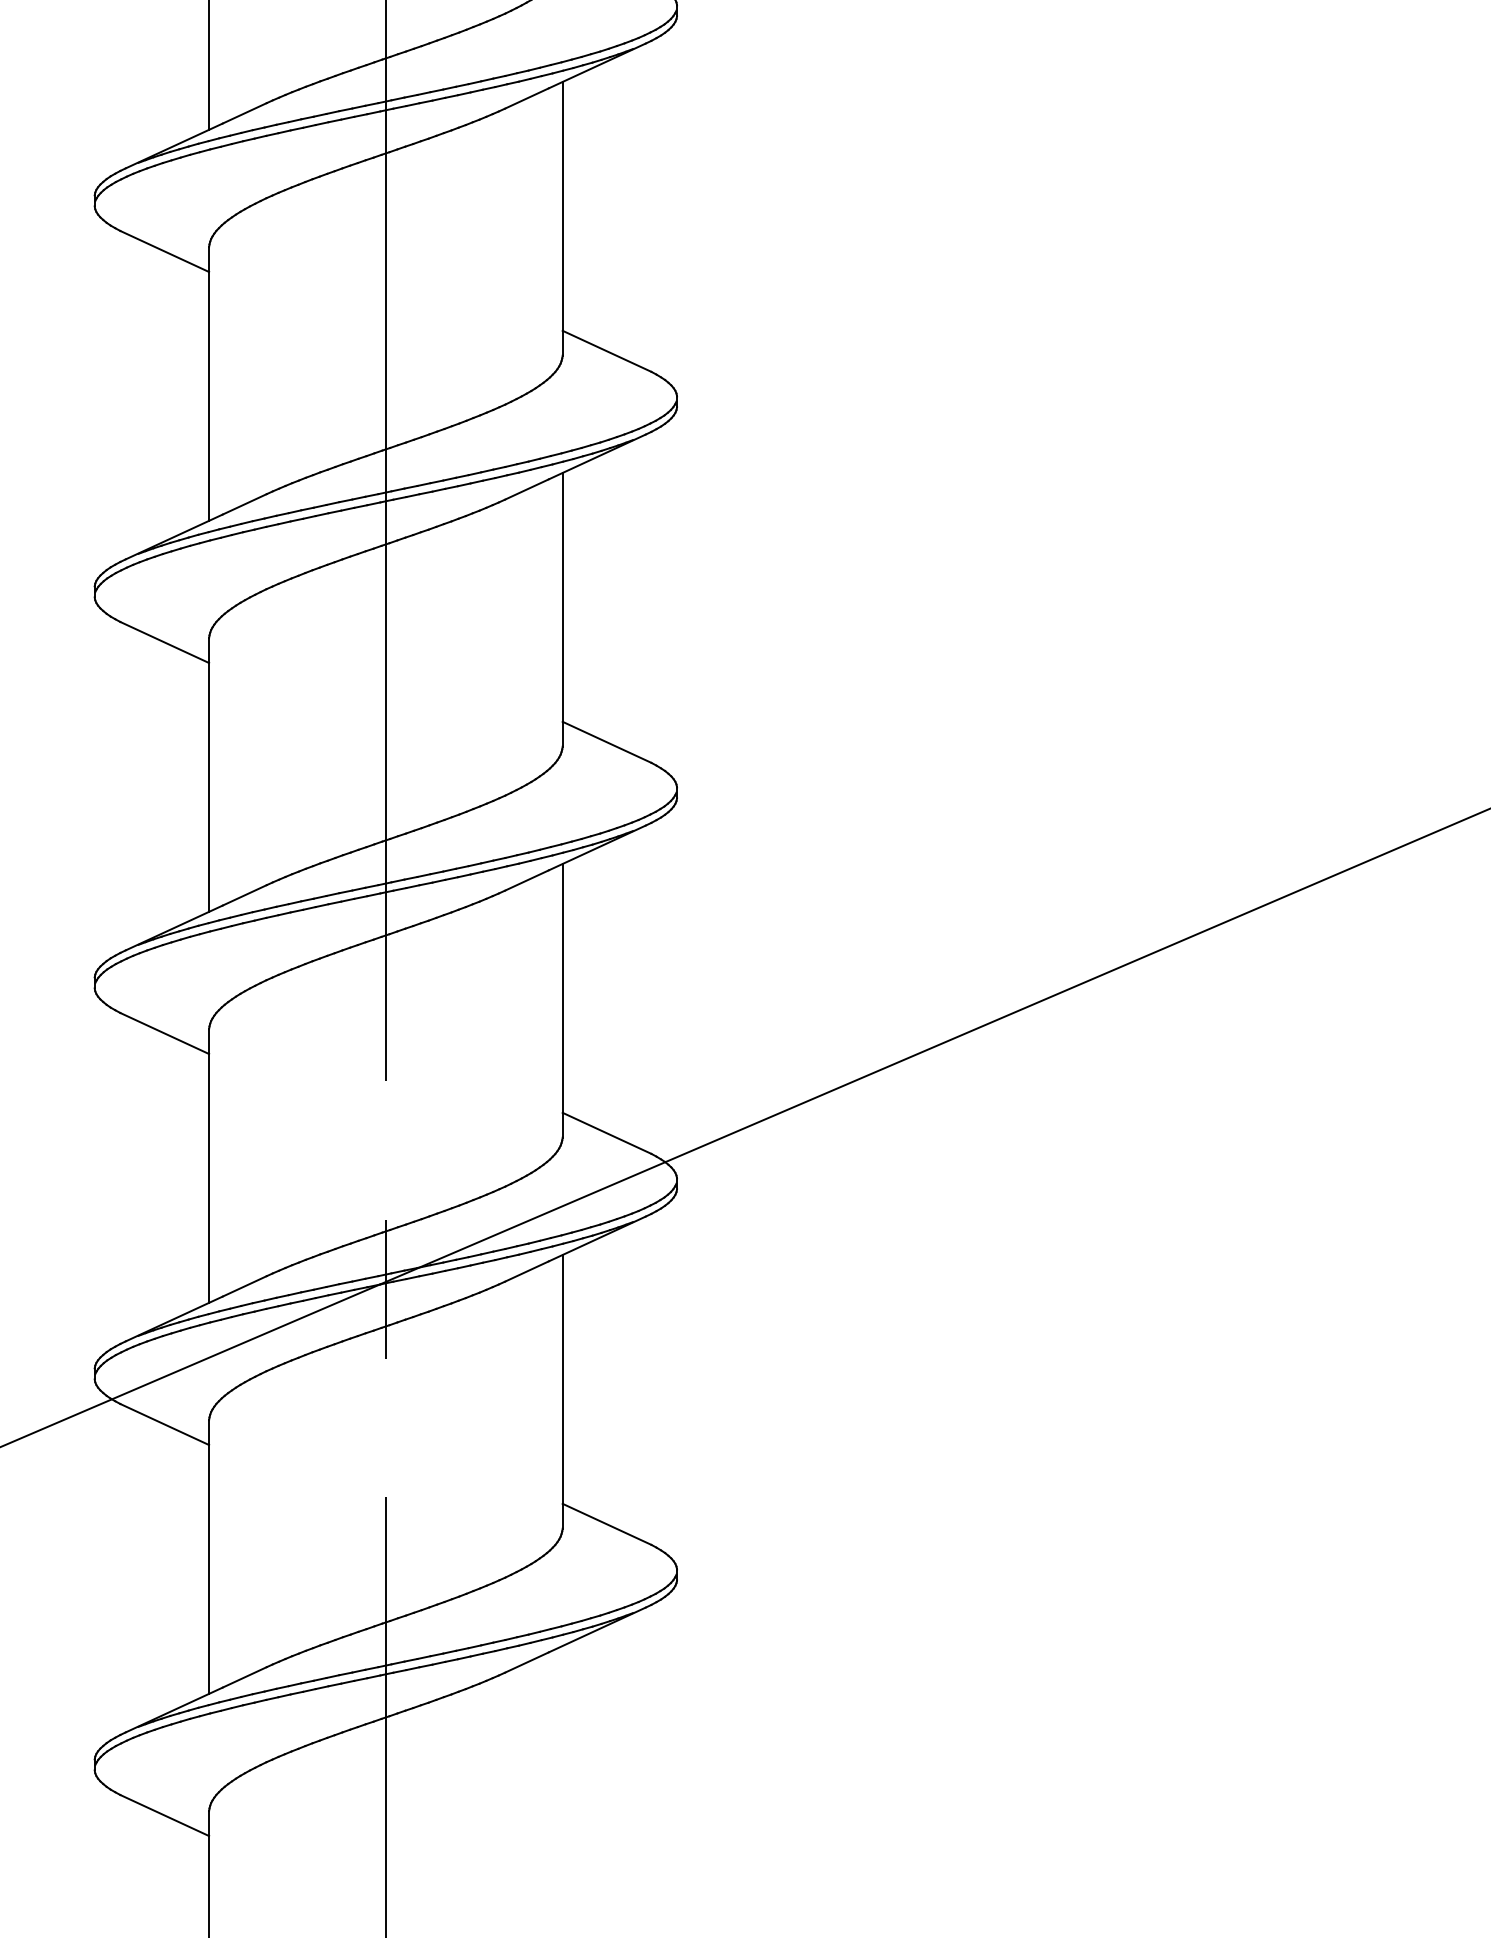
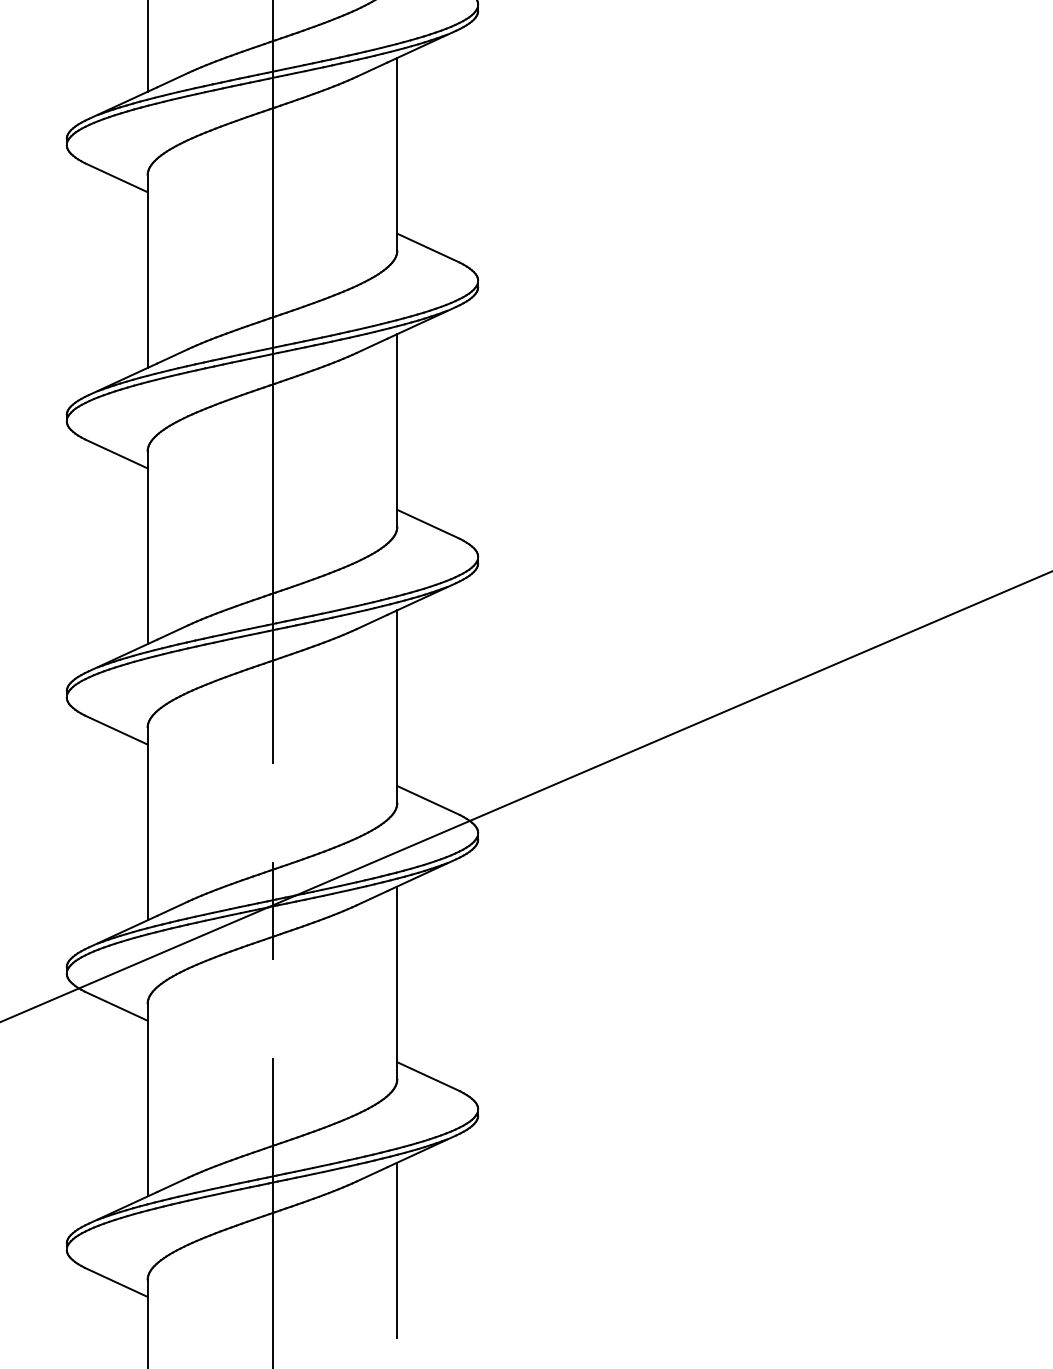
line: (562, 1770) -> (397, 1250), added

